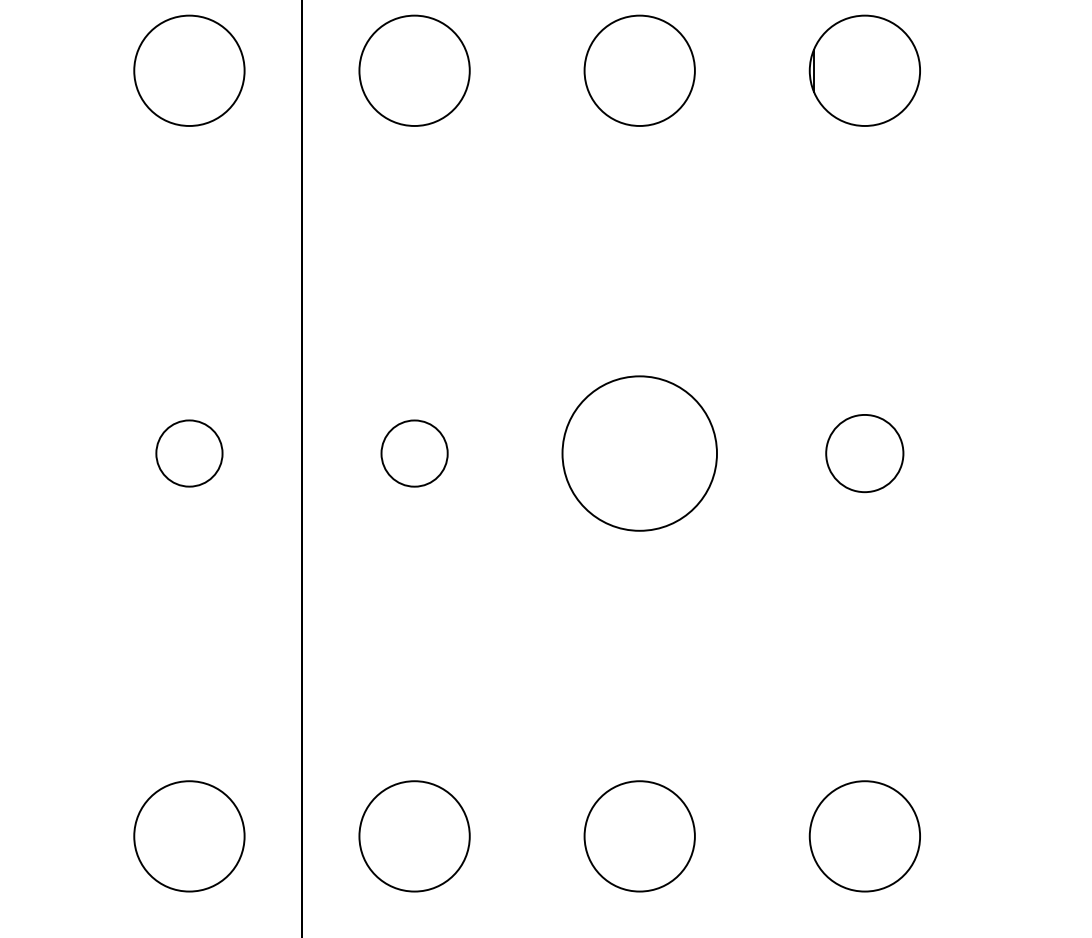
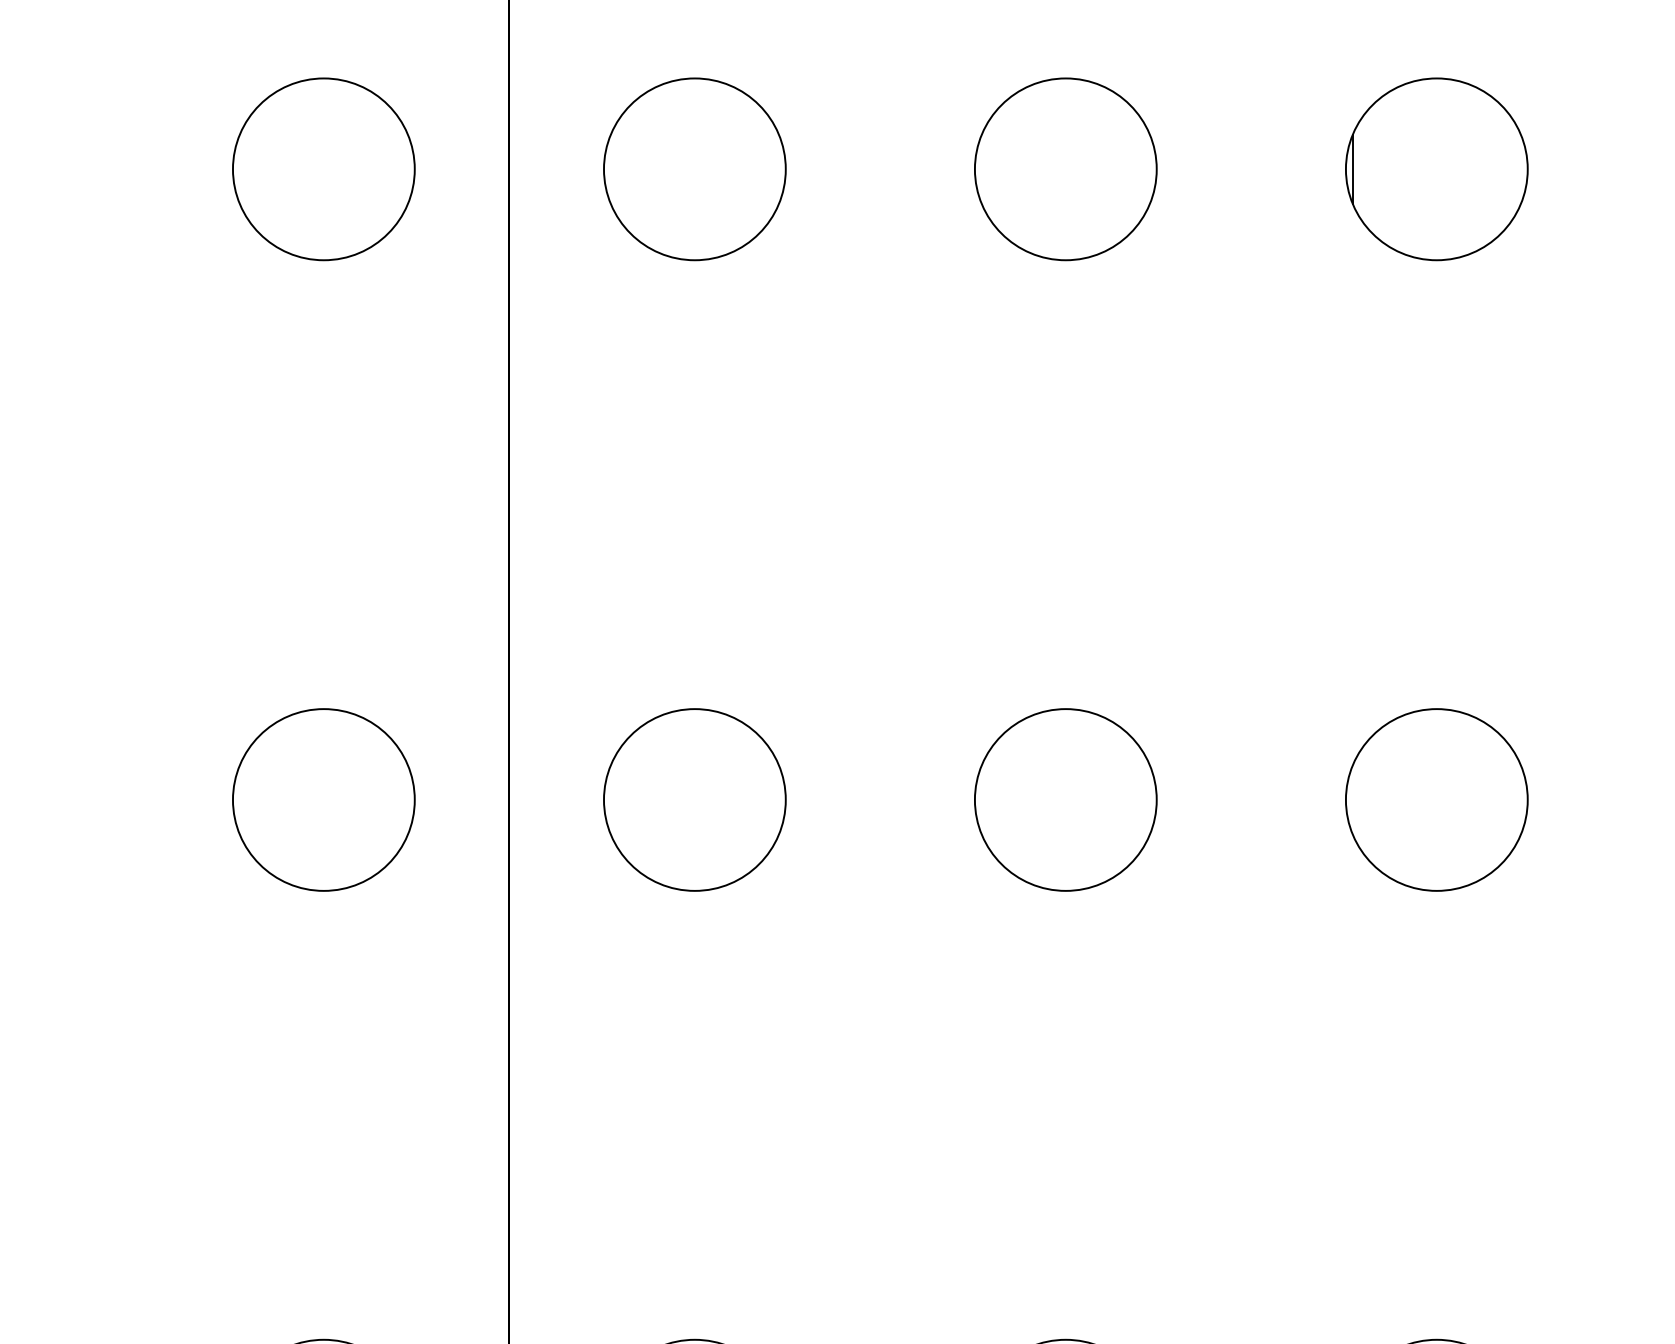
circle: (189, 453) -> (323, 799), size x1.67
circle: (414, 453) -> (694, 799), size x1.67
circle: (639, 453) -> (1065, 799), size x0.71
circle: (864, 453) -> (1436, 799), size x1.43

